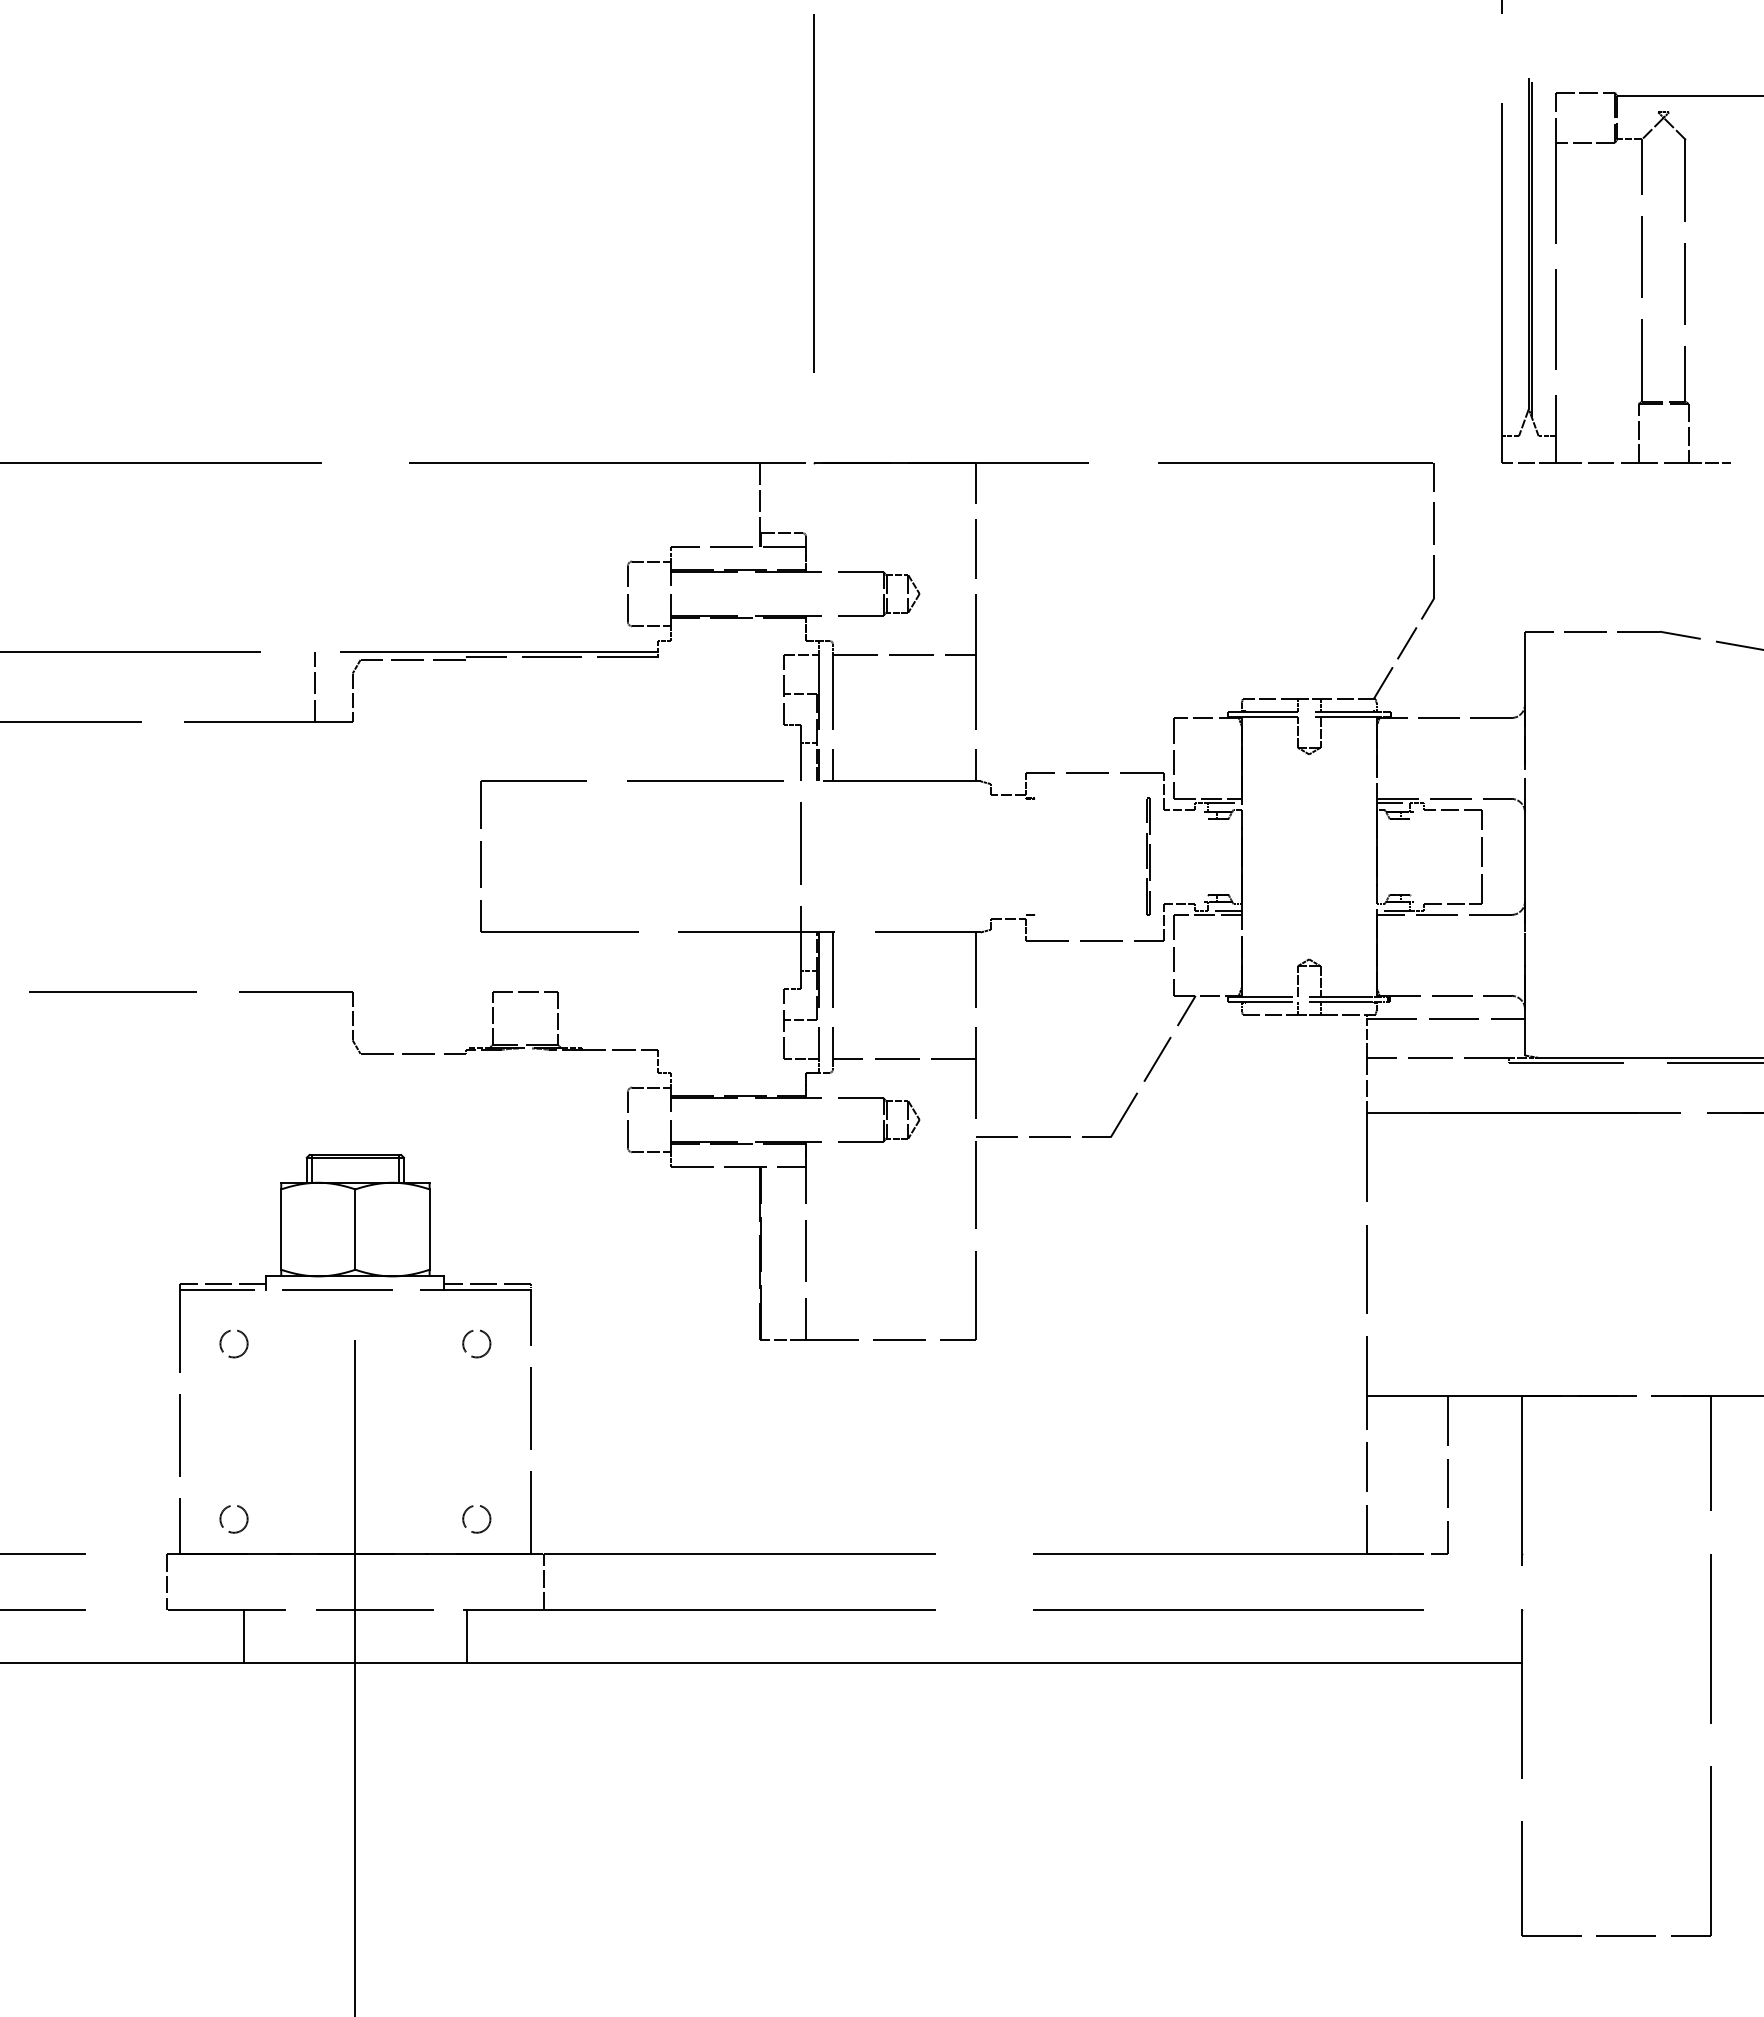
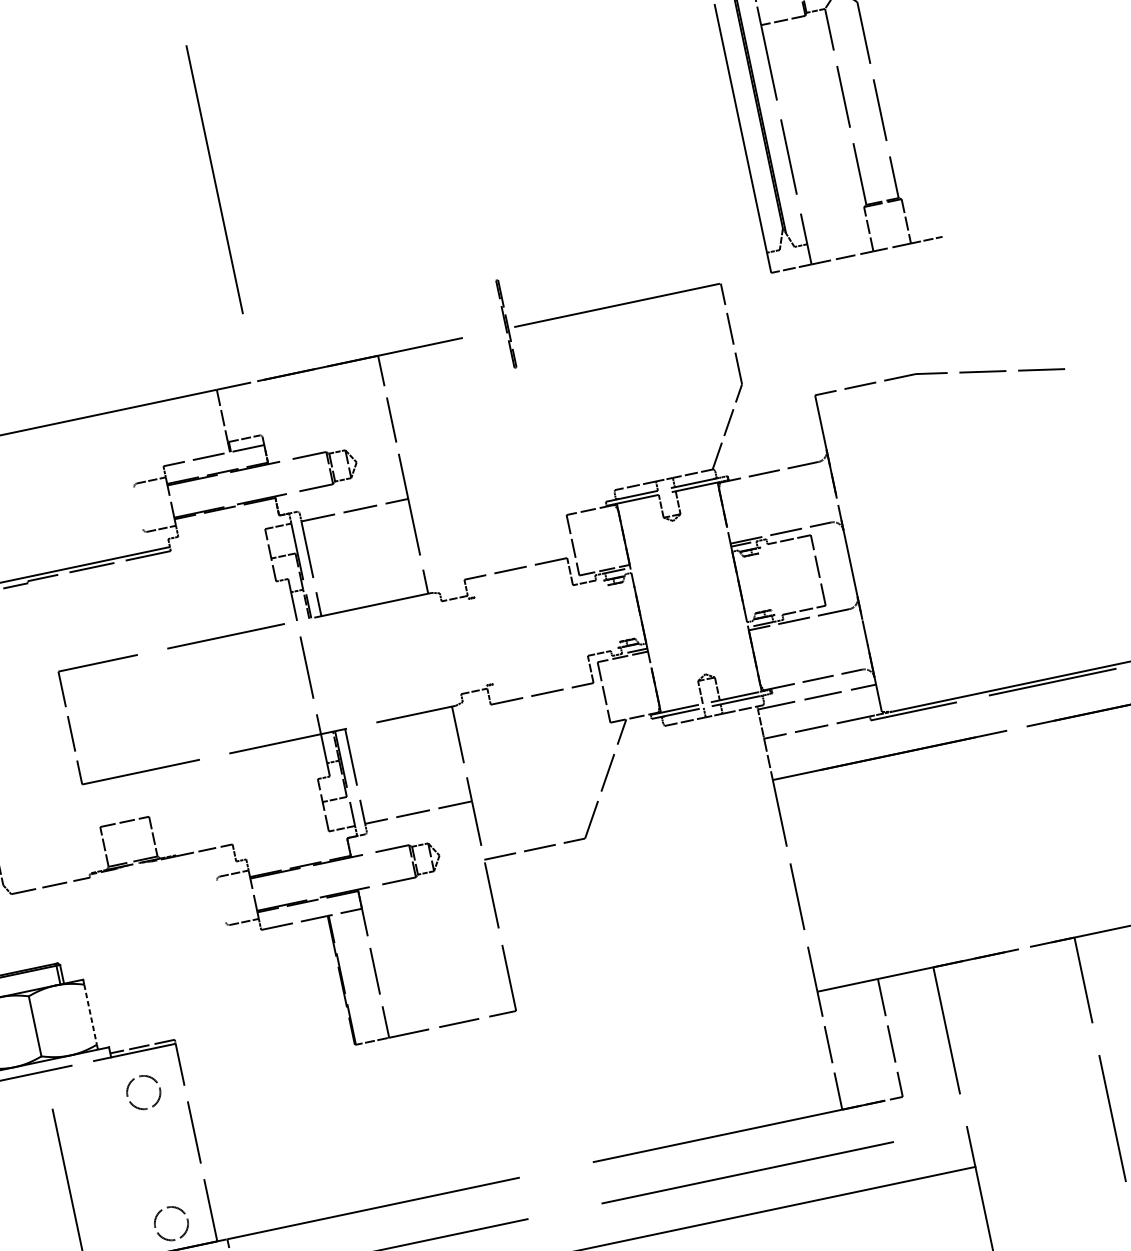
line: (627, 593) -> (138, 508), removed
line: (1147, 856) -> (505, 323), moved
line: (627, 1119) -> (221, 901), removed
line: (429, 1230) -> (90, 1015), solid -> dashed
circle: (476, 1343) -> (143, 1092), size x1.6
circle: (476, 1518) -> (171, 1223), size x1.6

